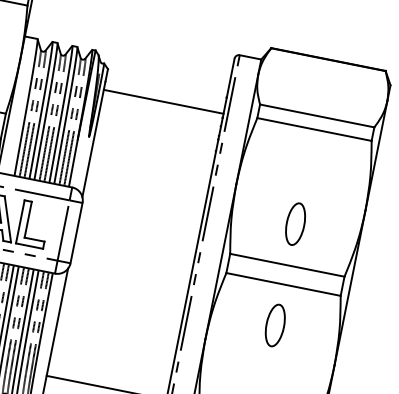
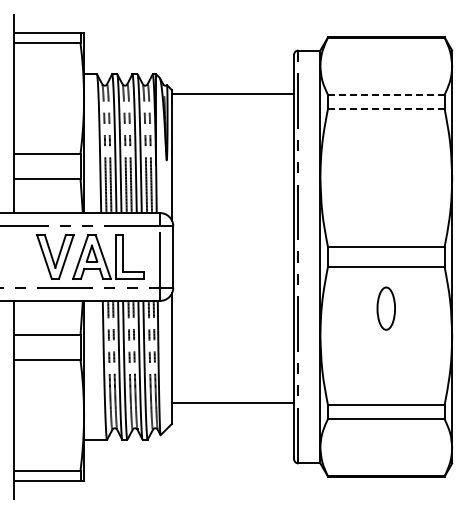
line: (163, 102) -> (232, 94), moved
line: (316, 115) -> (385, 94), solid -> dashed
line: (314, 129) -> (386, 108), solid -> dashed
part: (294, 224) -> (385, 205), removed

